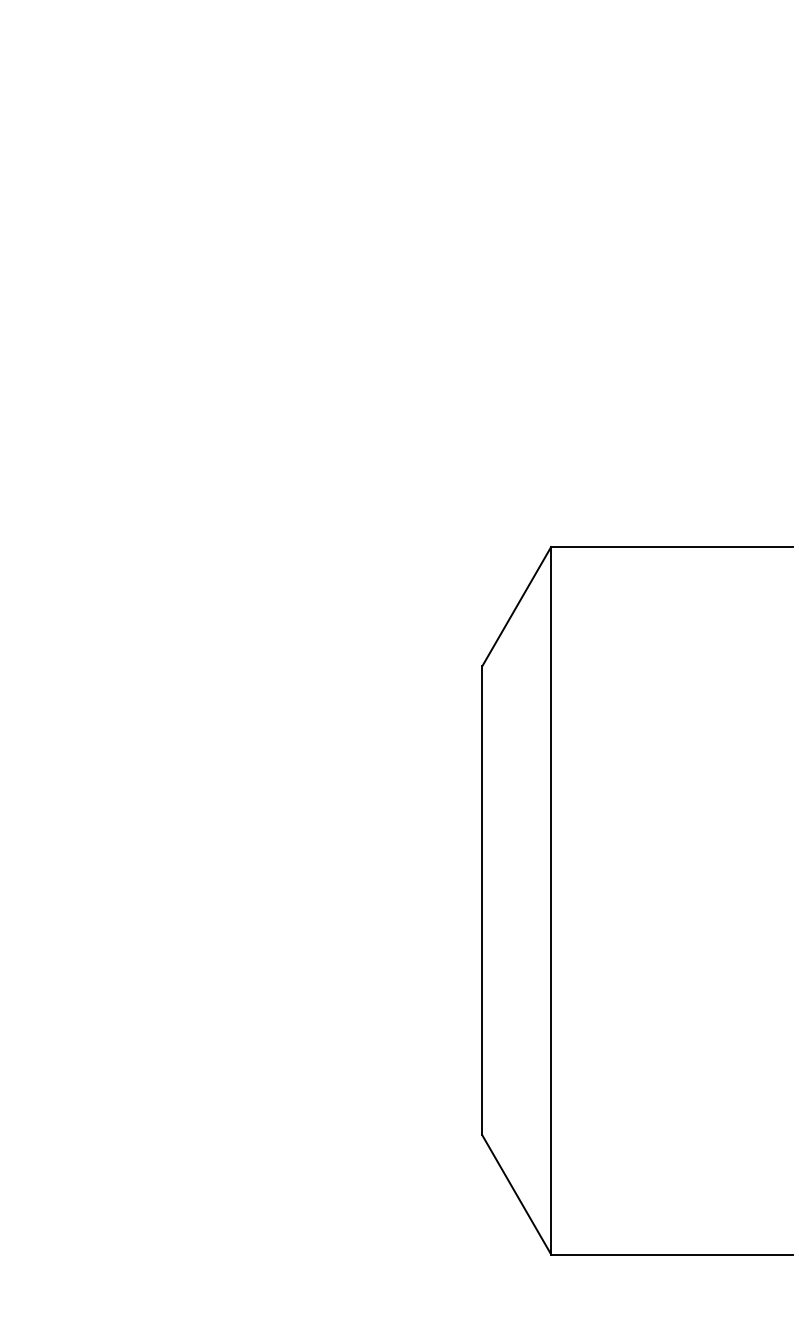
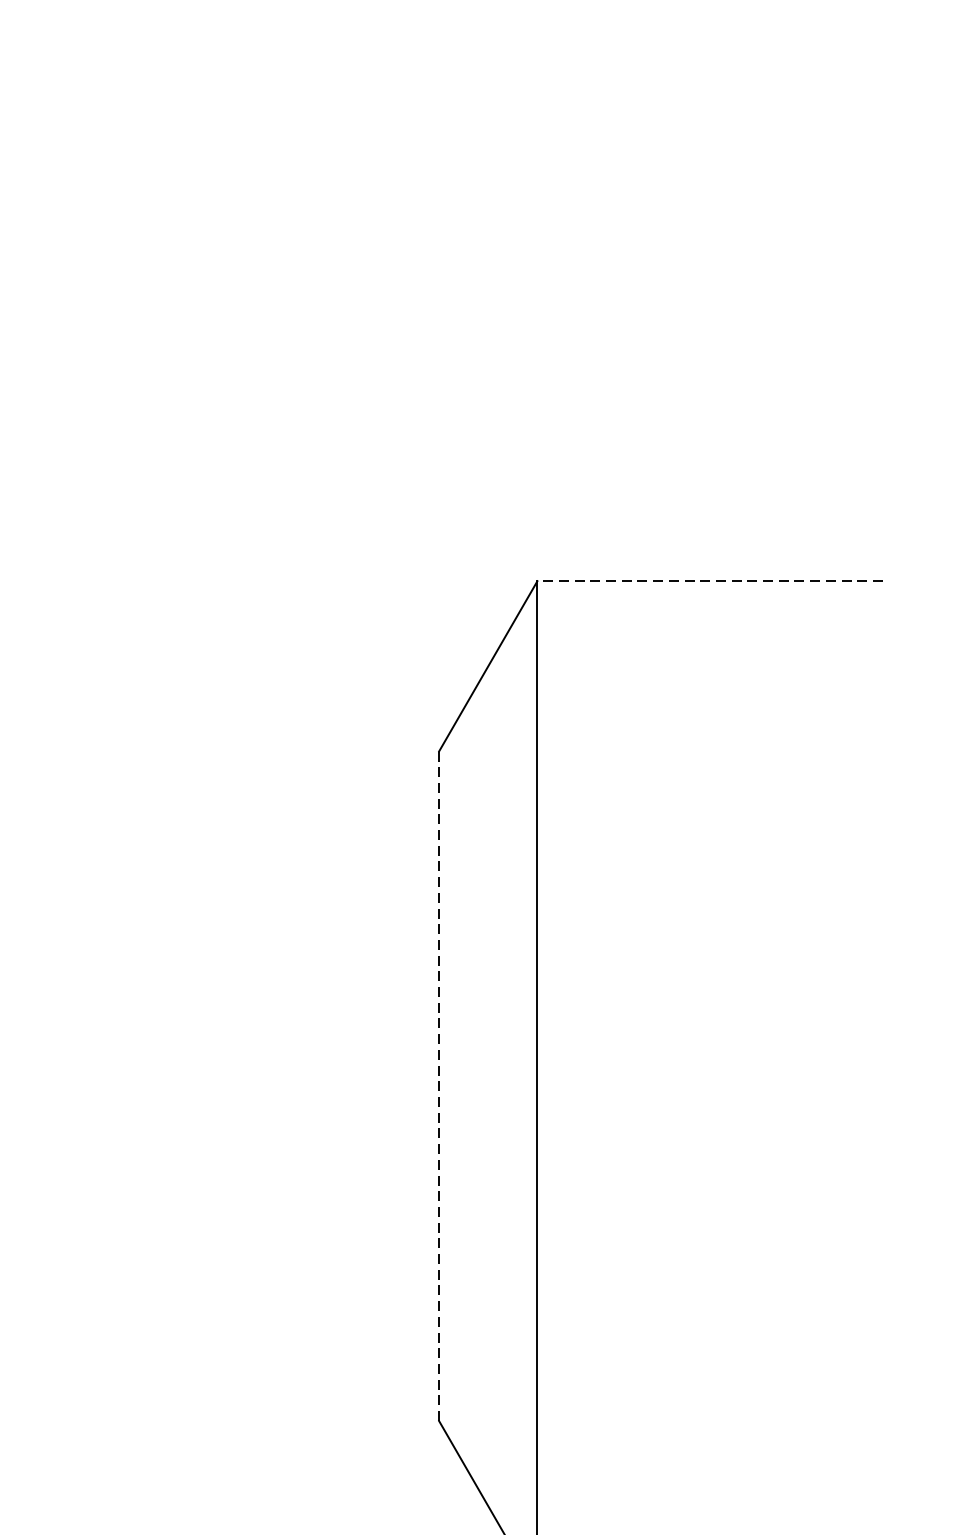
line: (671, 546) -> (709, 580), solid -> dashed
line: (482, 900) -> (439, 1085), solid -> dashed

